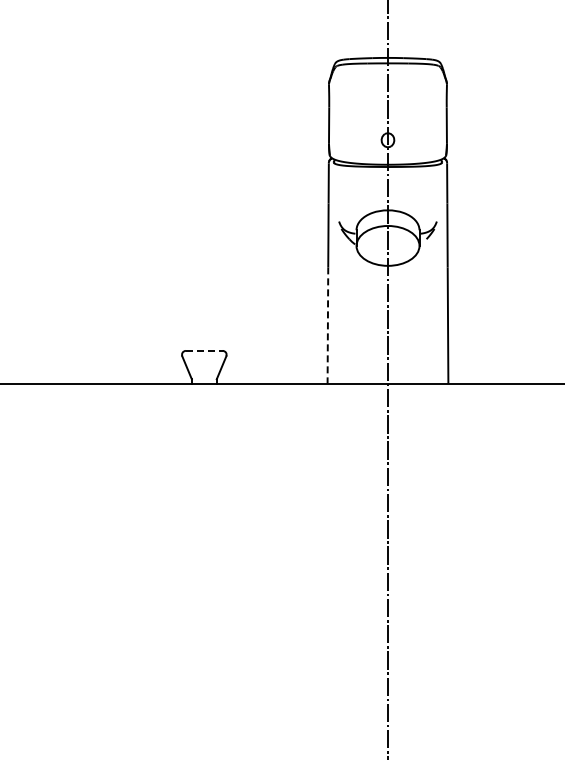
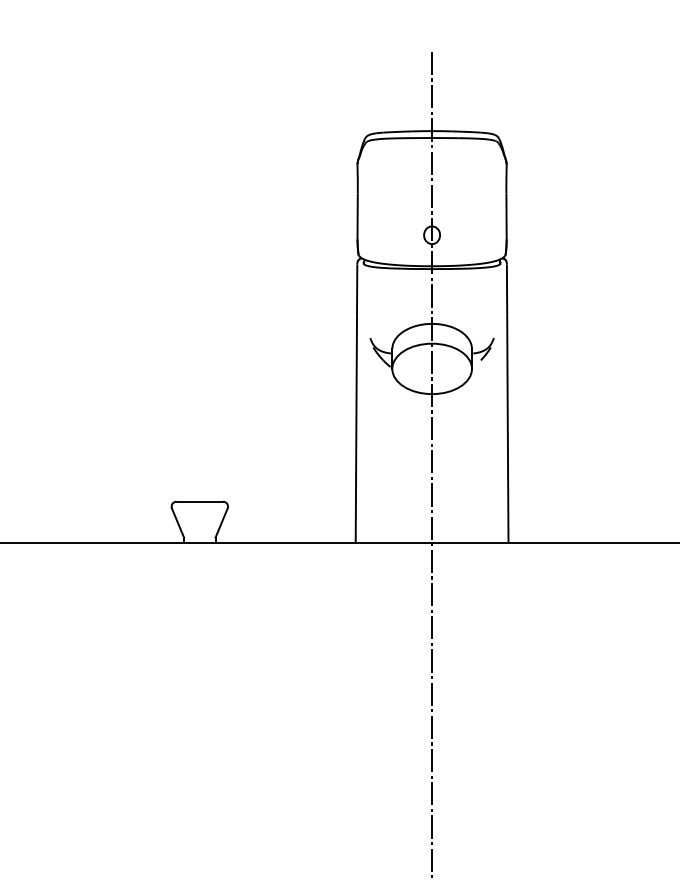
line: (327, 326) -> (355, 470), dashed -> solid
line: (204, 350) -> (200, 501), dashed -> solid

